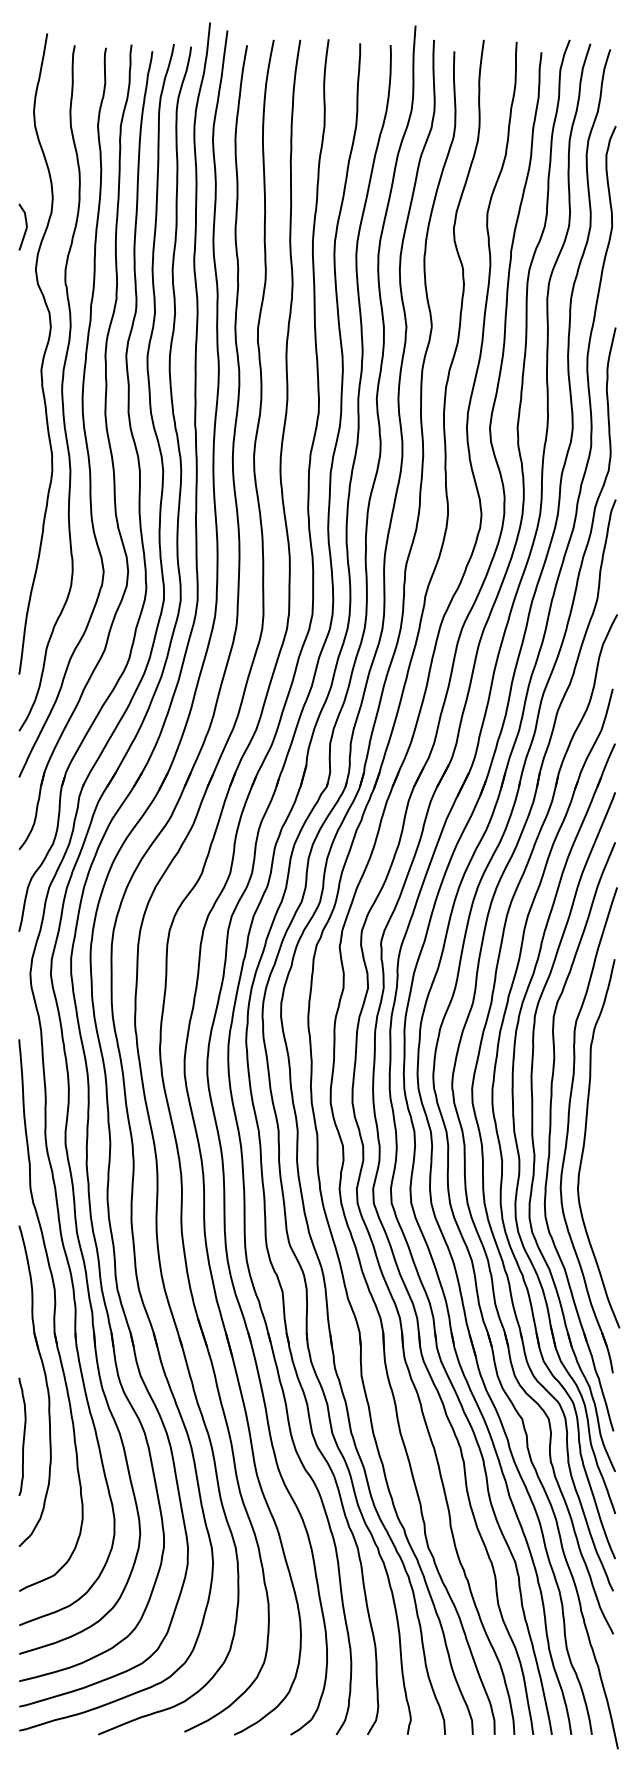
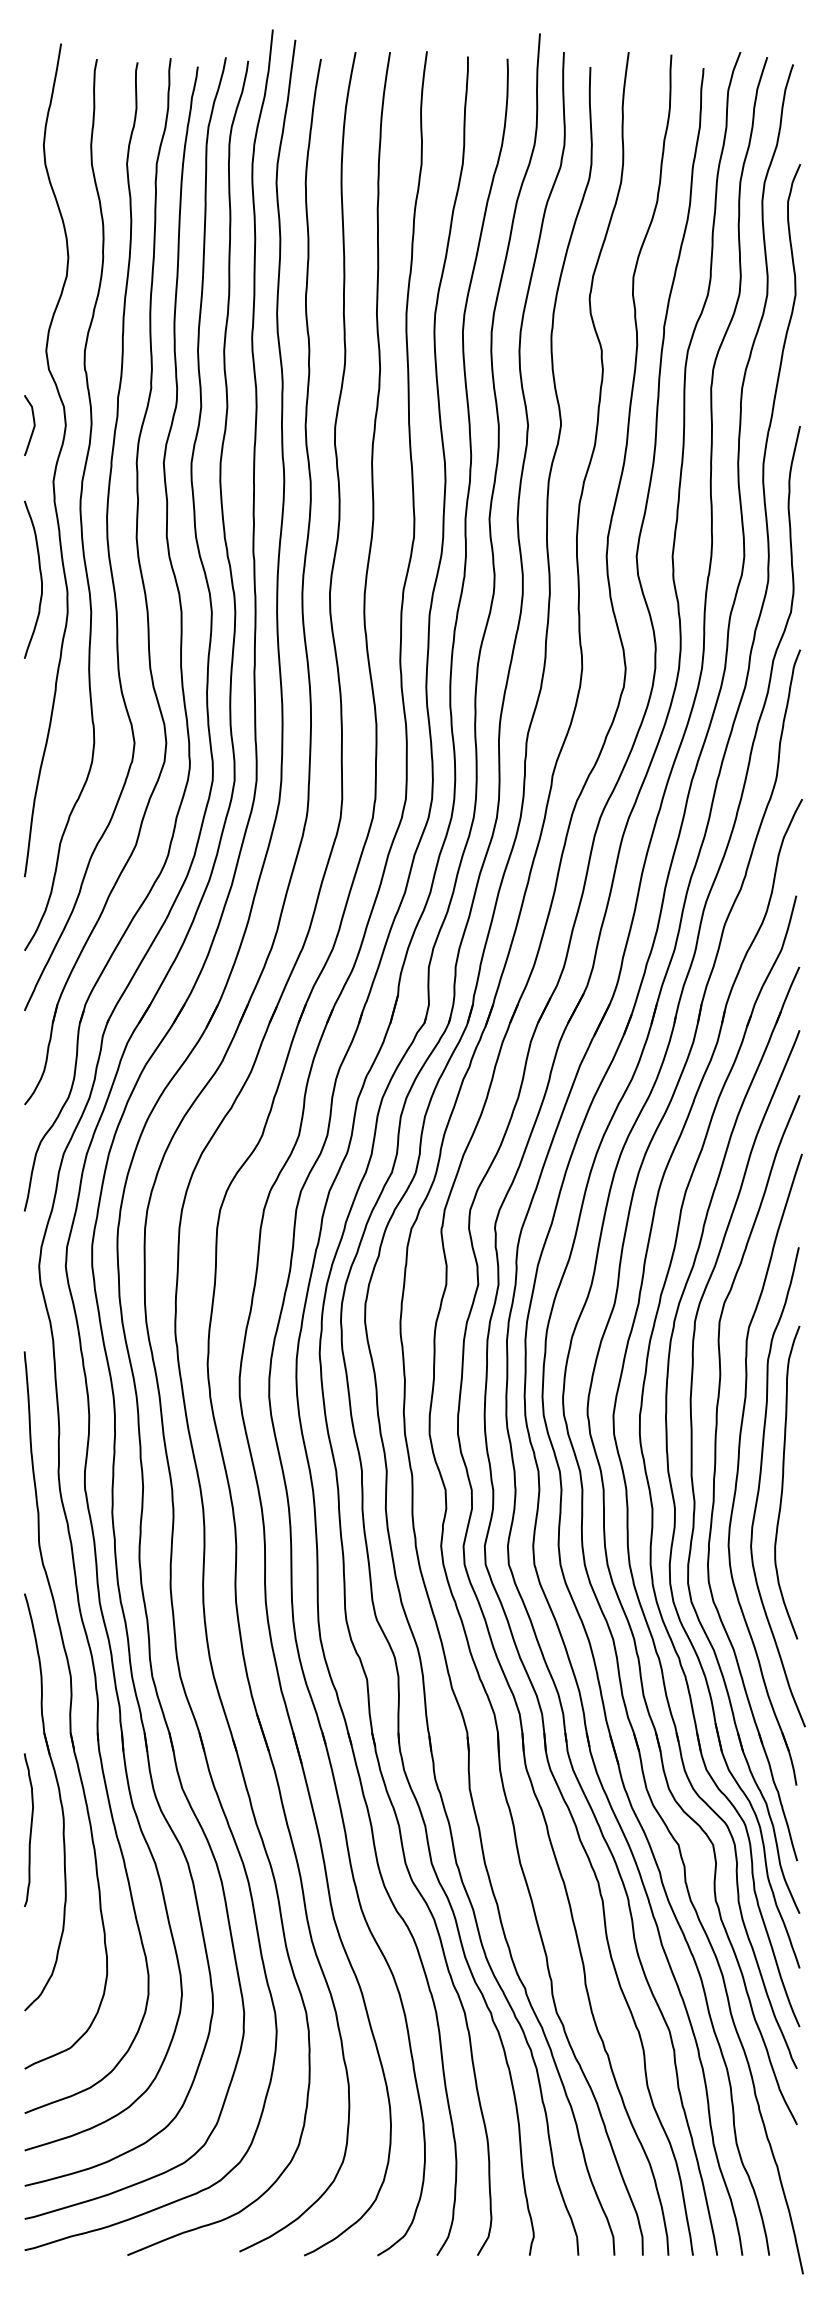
curve: (26, 227) -> (33, 425), moved
curve: (31, 445) -> (40, 579), added
curve: (602, 1140) -> (783, 1482), added
curve: (23, 1437) -> (30, 1830), moved

